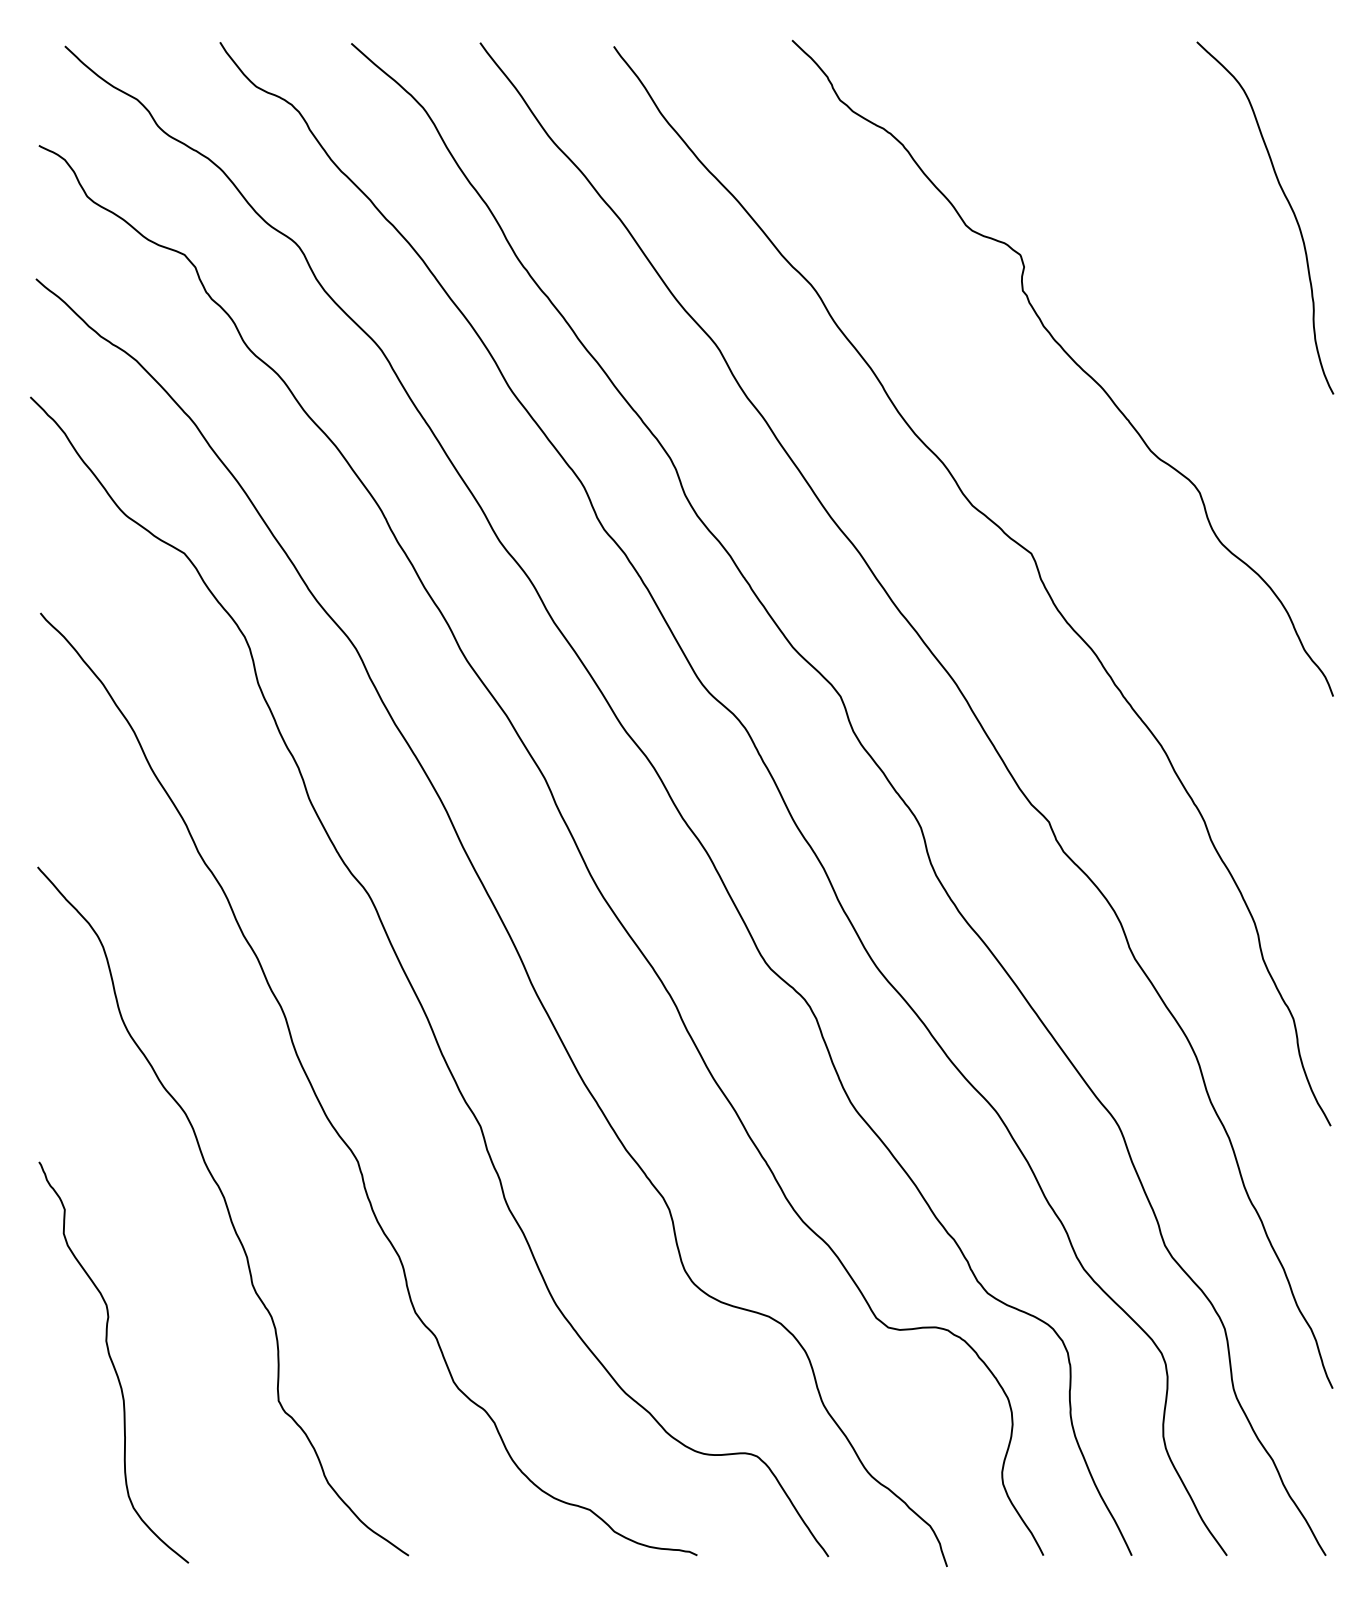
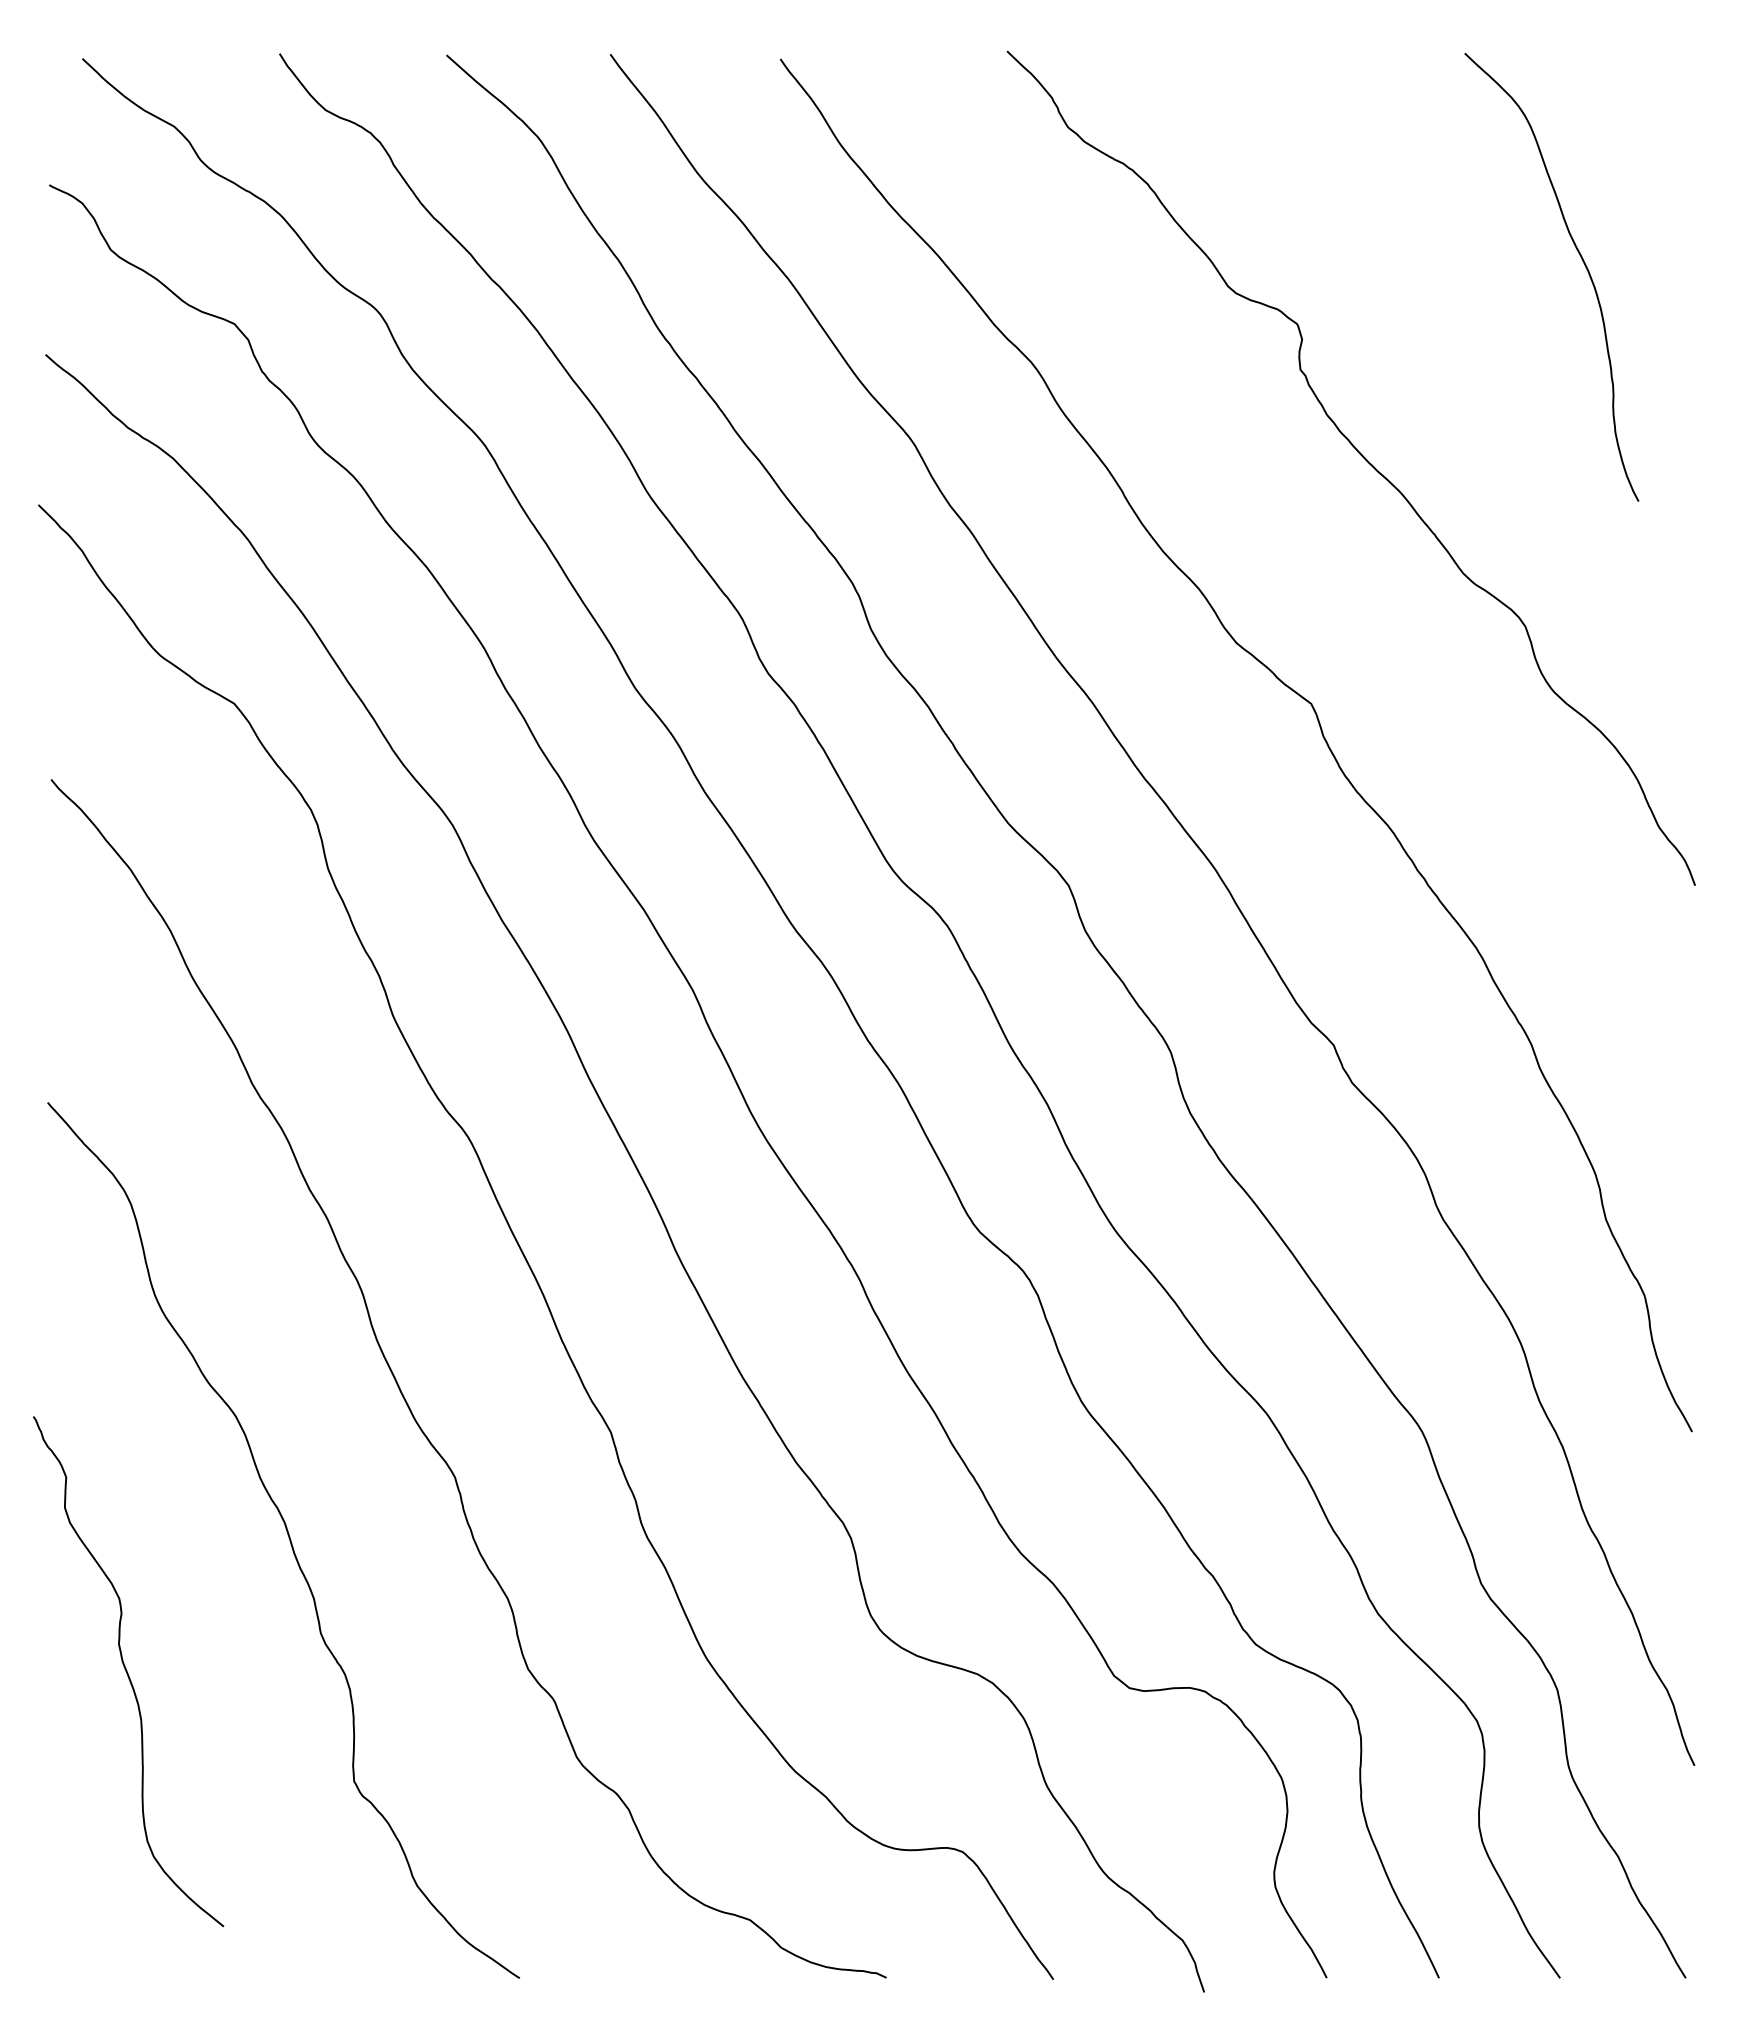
curve: (1289, 205) -> (1582, 261), moved
curve: (113, 1362) -> (127, 1671), moved

